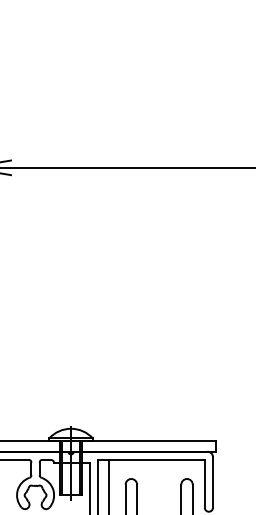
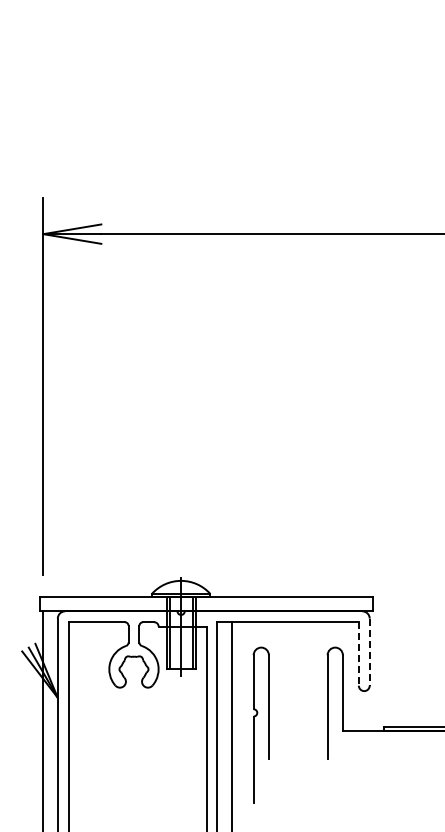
line: (212, 482) -> (369, 652), solid -> dashed
line: (204, 483) -> (358, 653), solid -> dashed

